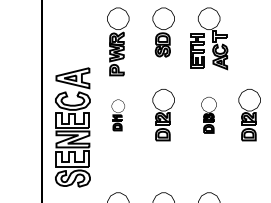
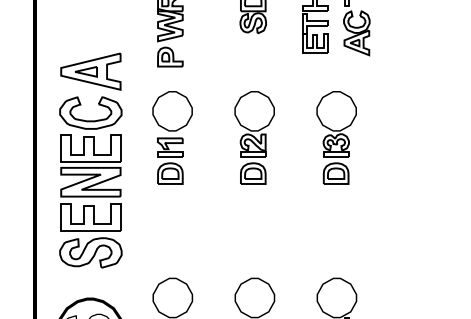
part: (118, 115) -> (173, 138), size x1.67
part: (208, 115) -> (335, 138), size x1.43
part: (249, 115) -> (409, 138), removed

